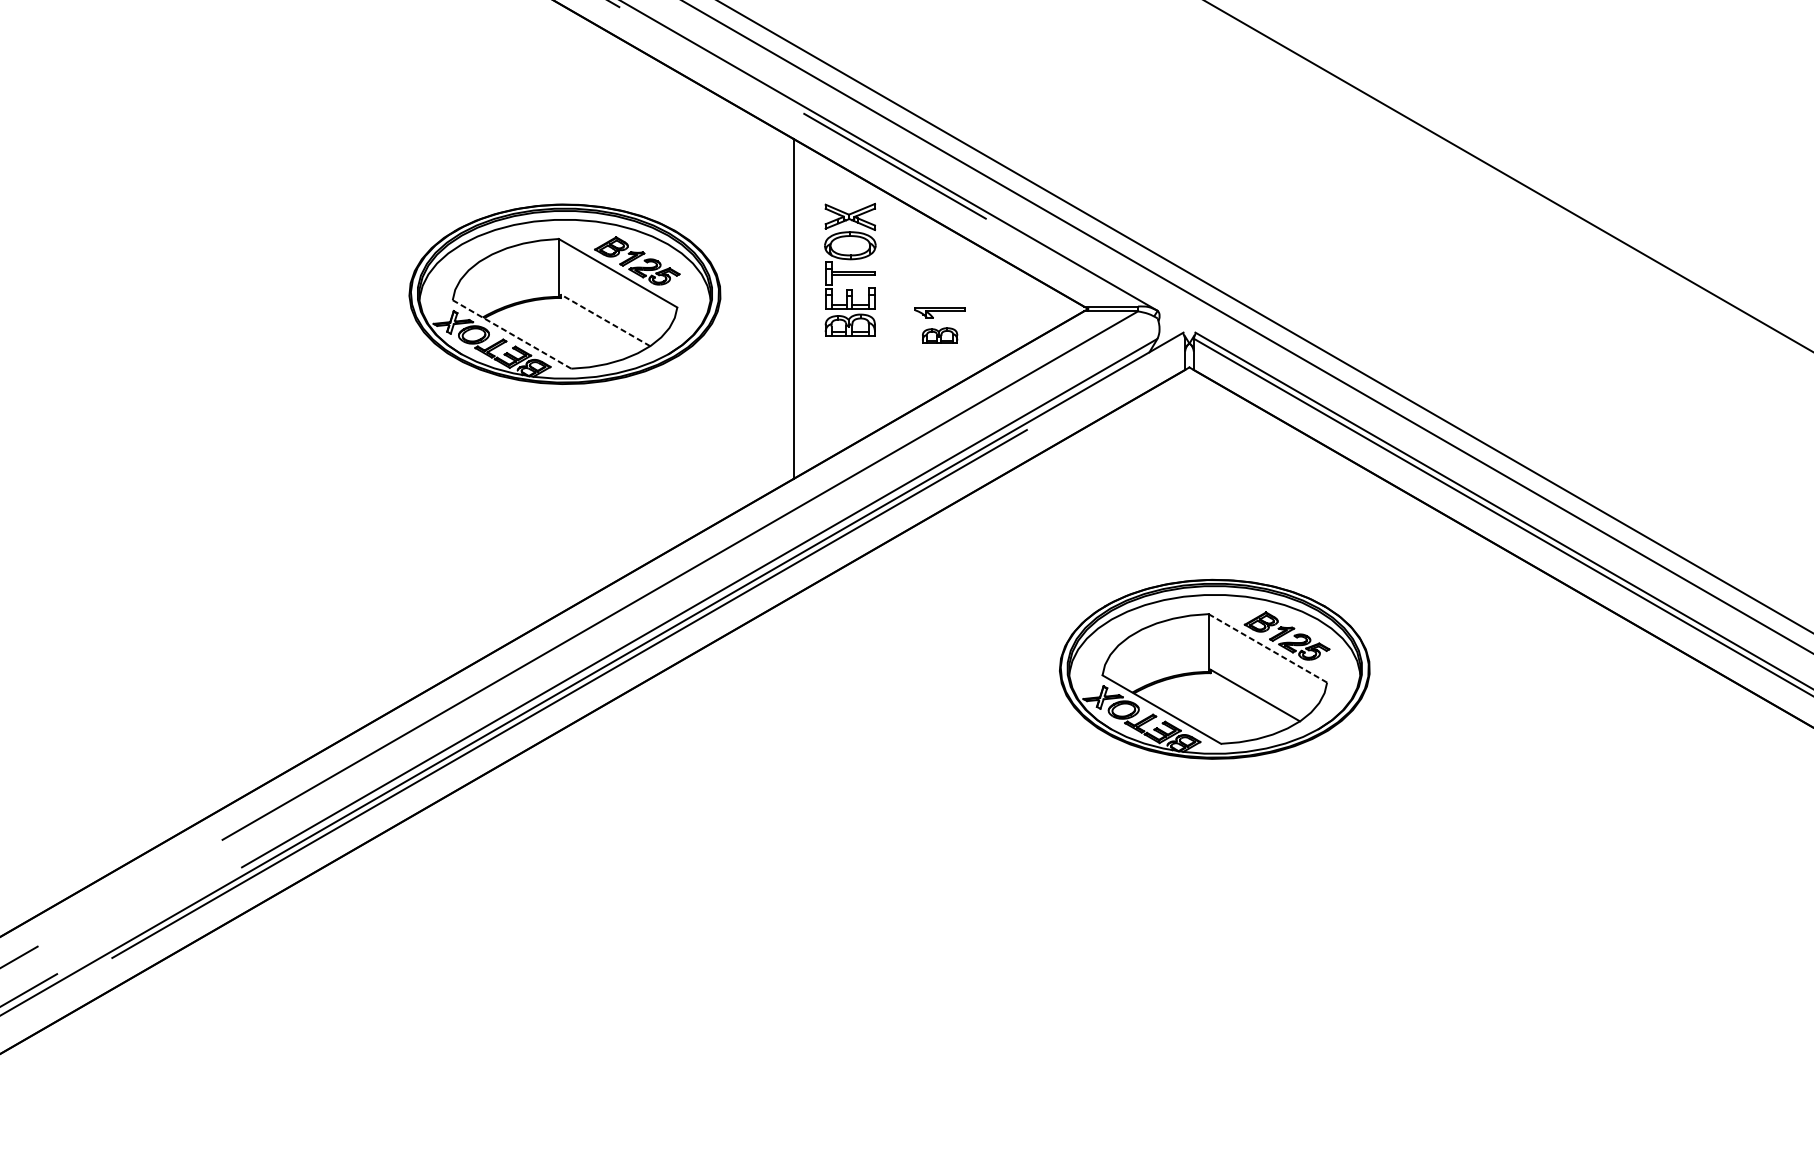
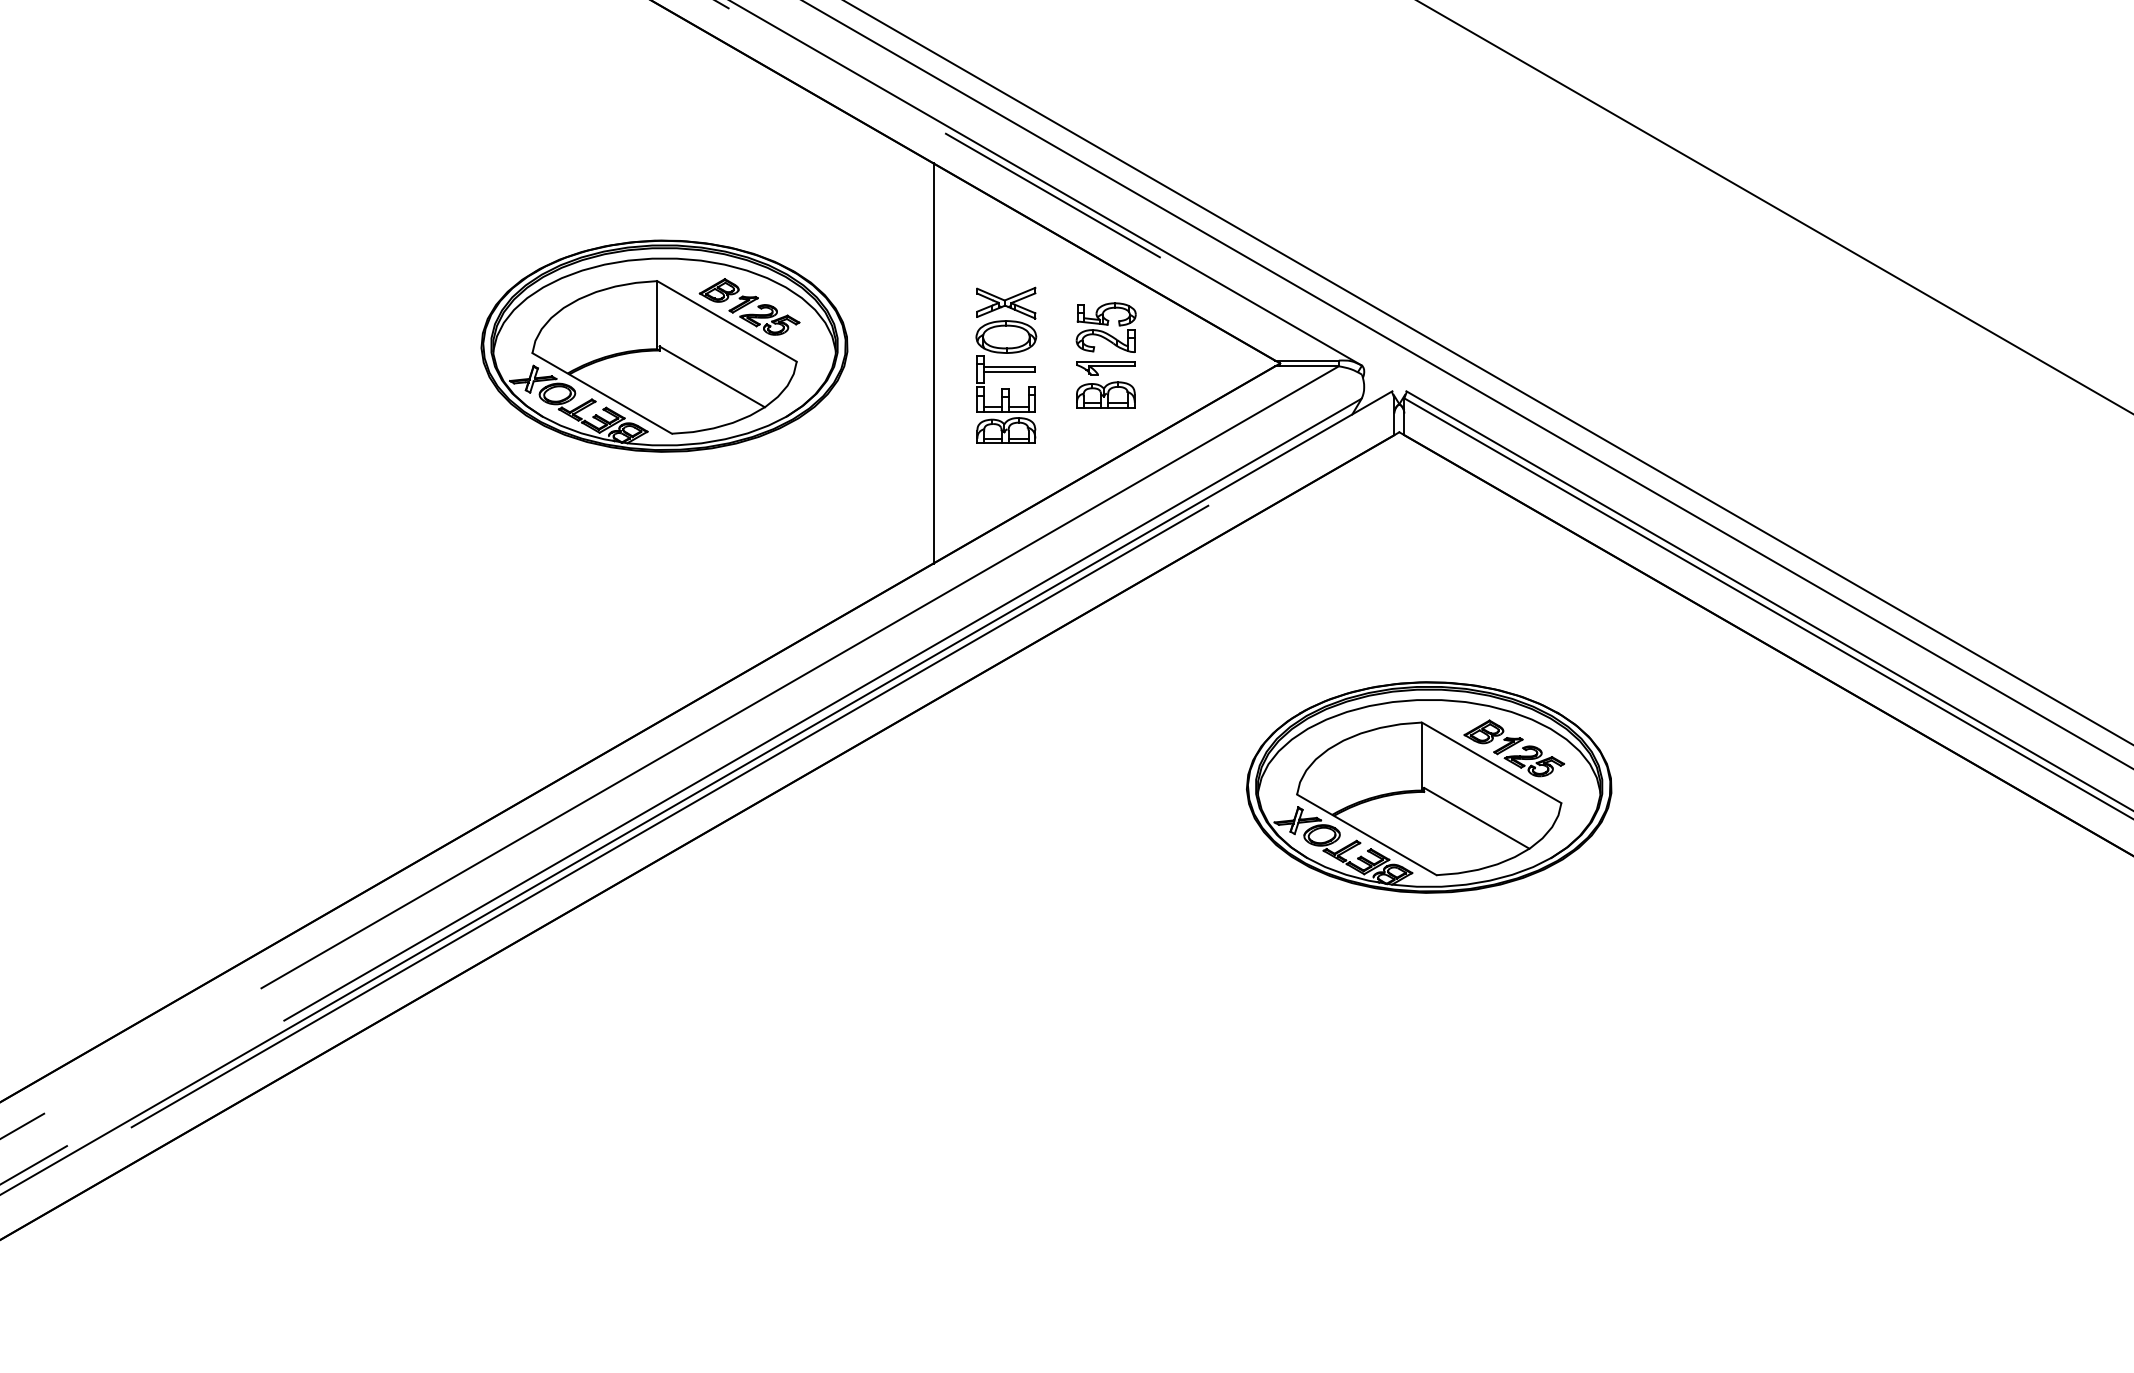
part: (850, 269) -> (1006, 364), moved
part: (939, 278) -> (1105, 327), added
line: (605, 320) -> (712, 376), dashed -> solid
line: (512, 334) -> (602, 393), dashed -> solid
part: (939, 335) -> (1105, 394), size x1.43
line: (1267, 648) -> (1491, 762), dashed -> solid

